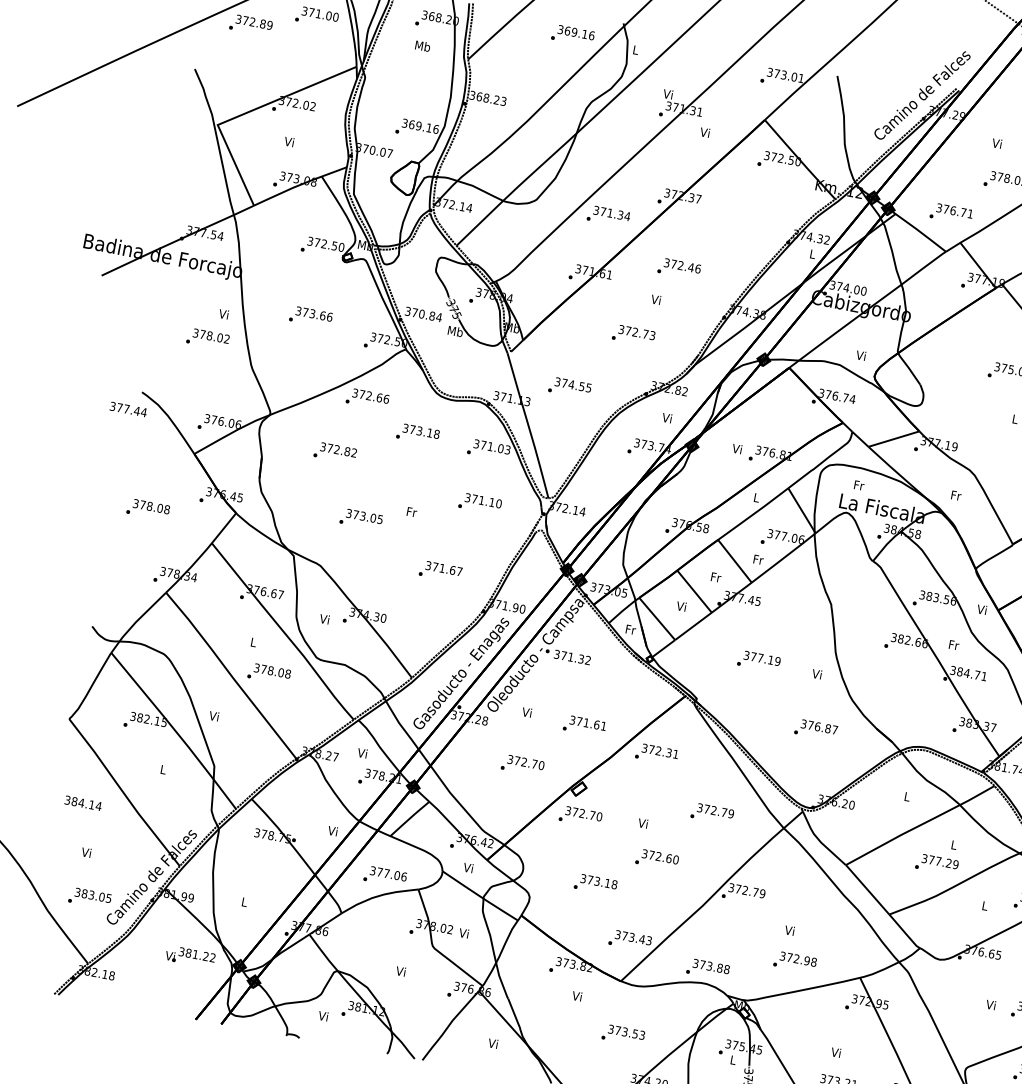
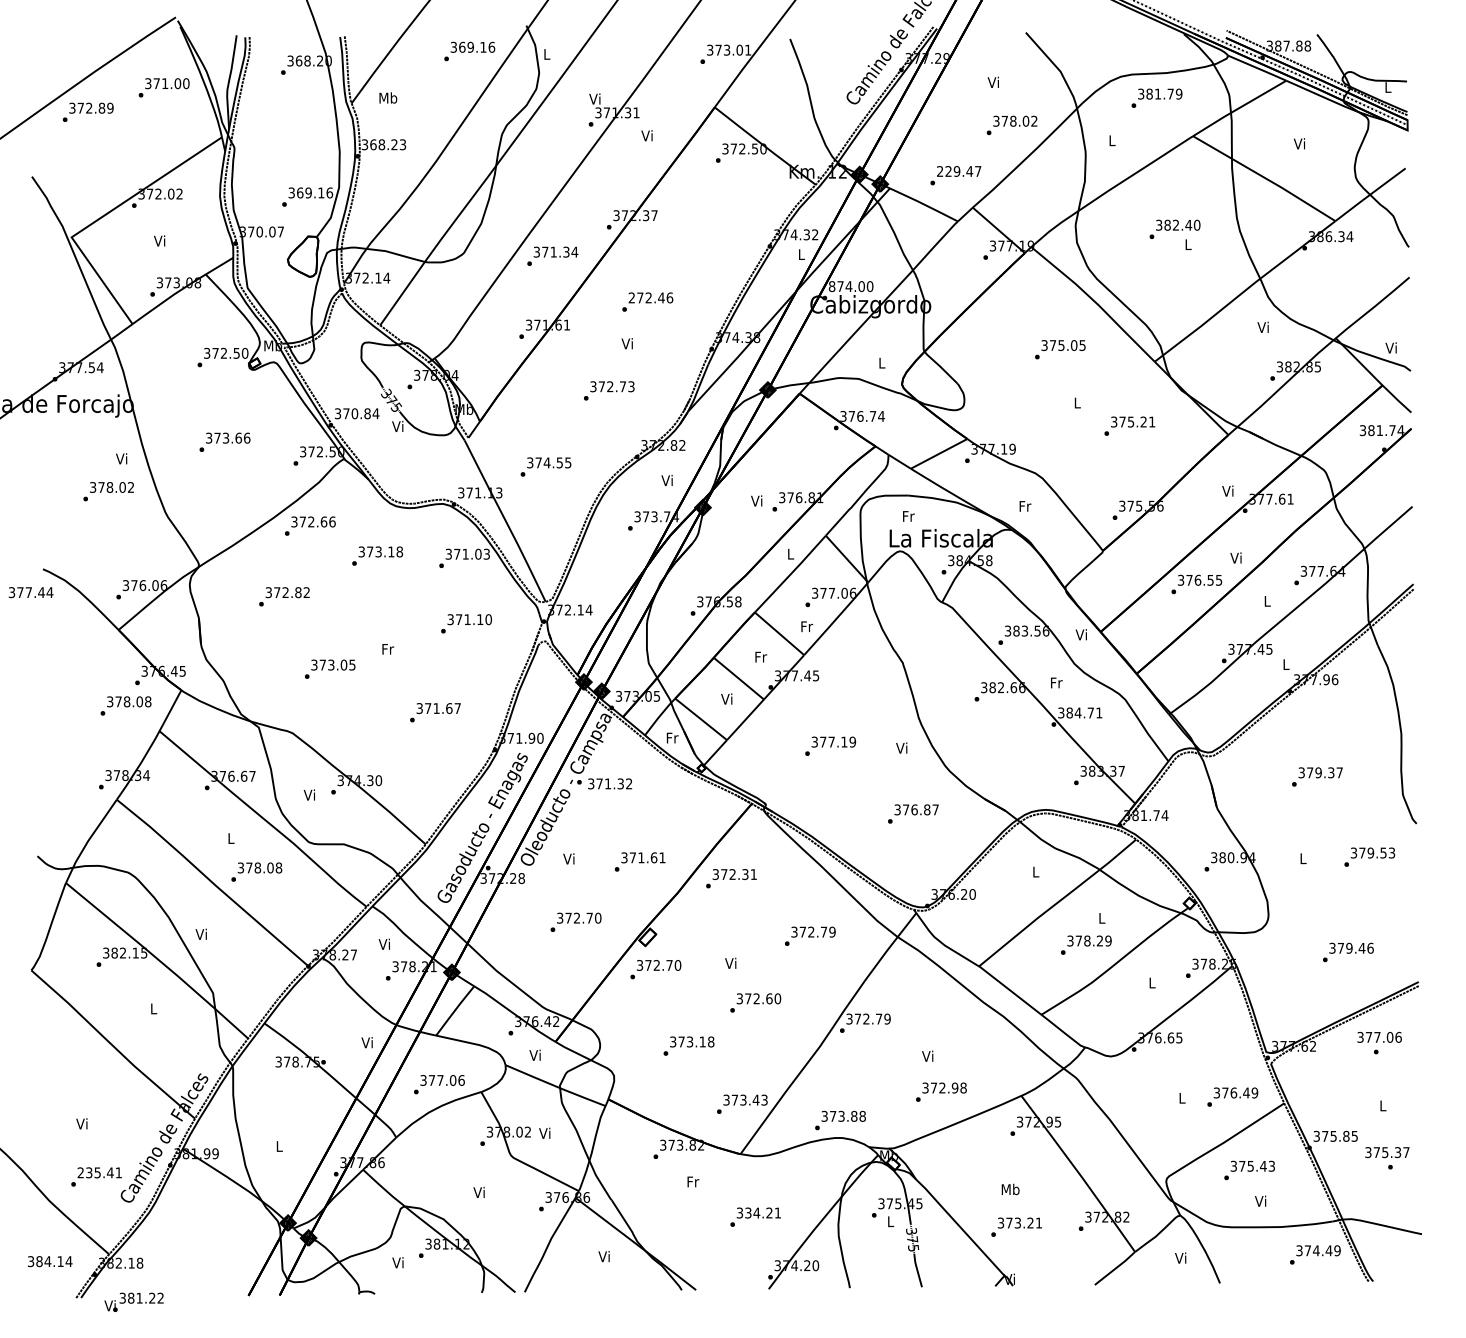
text: (423, 45) -> (388, 97), moved
text: (955, 211) -> (959, 171), 376.71 -> 229.47
text: (666, 263) -> (631, 298), 372.46 -> 272.46
text: (832, 285) -> (831, 286), 374.00 -> 874.00
text: (455, 331) -> (398, 426), Mb -> Vi
text: (860, 355) -> (880, 362), Vi -> L
text: (147, 509) -> (125, 705), moved
text: (83, 803) -> (50, 1261), moved
text: (938, 860) -> (1087, 940), 377.29 -> 378.29
text: (93, 895) -> (99, 1172), 383.05 -> 235.41
text: (190, 956) -> (133, 1301), moved
text: (577, 996) -> (692, 1181), Vi -> Fr
text: (990, 1004) -> (1181, 1097), Vi -> L
text: (630, 1032) -> (763, 1212), 373.53 -> 334.21
text: (836, 1052) -> (1010, 1189), Vi -> Mb

